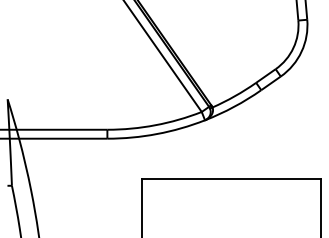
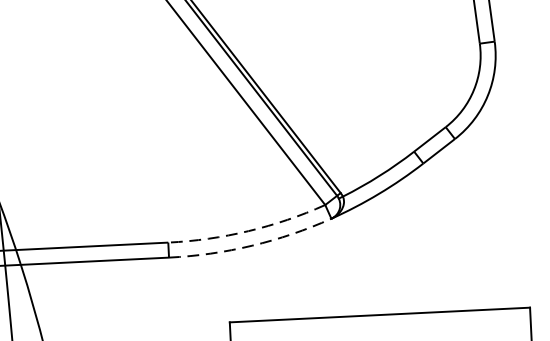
arc: (155, 125) -> (248, 231), solid -> dashed
arc: (157, 134) -> (252, 246), solid -> dashed

